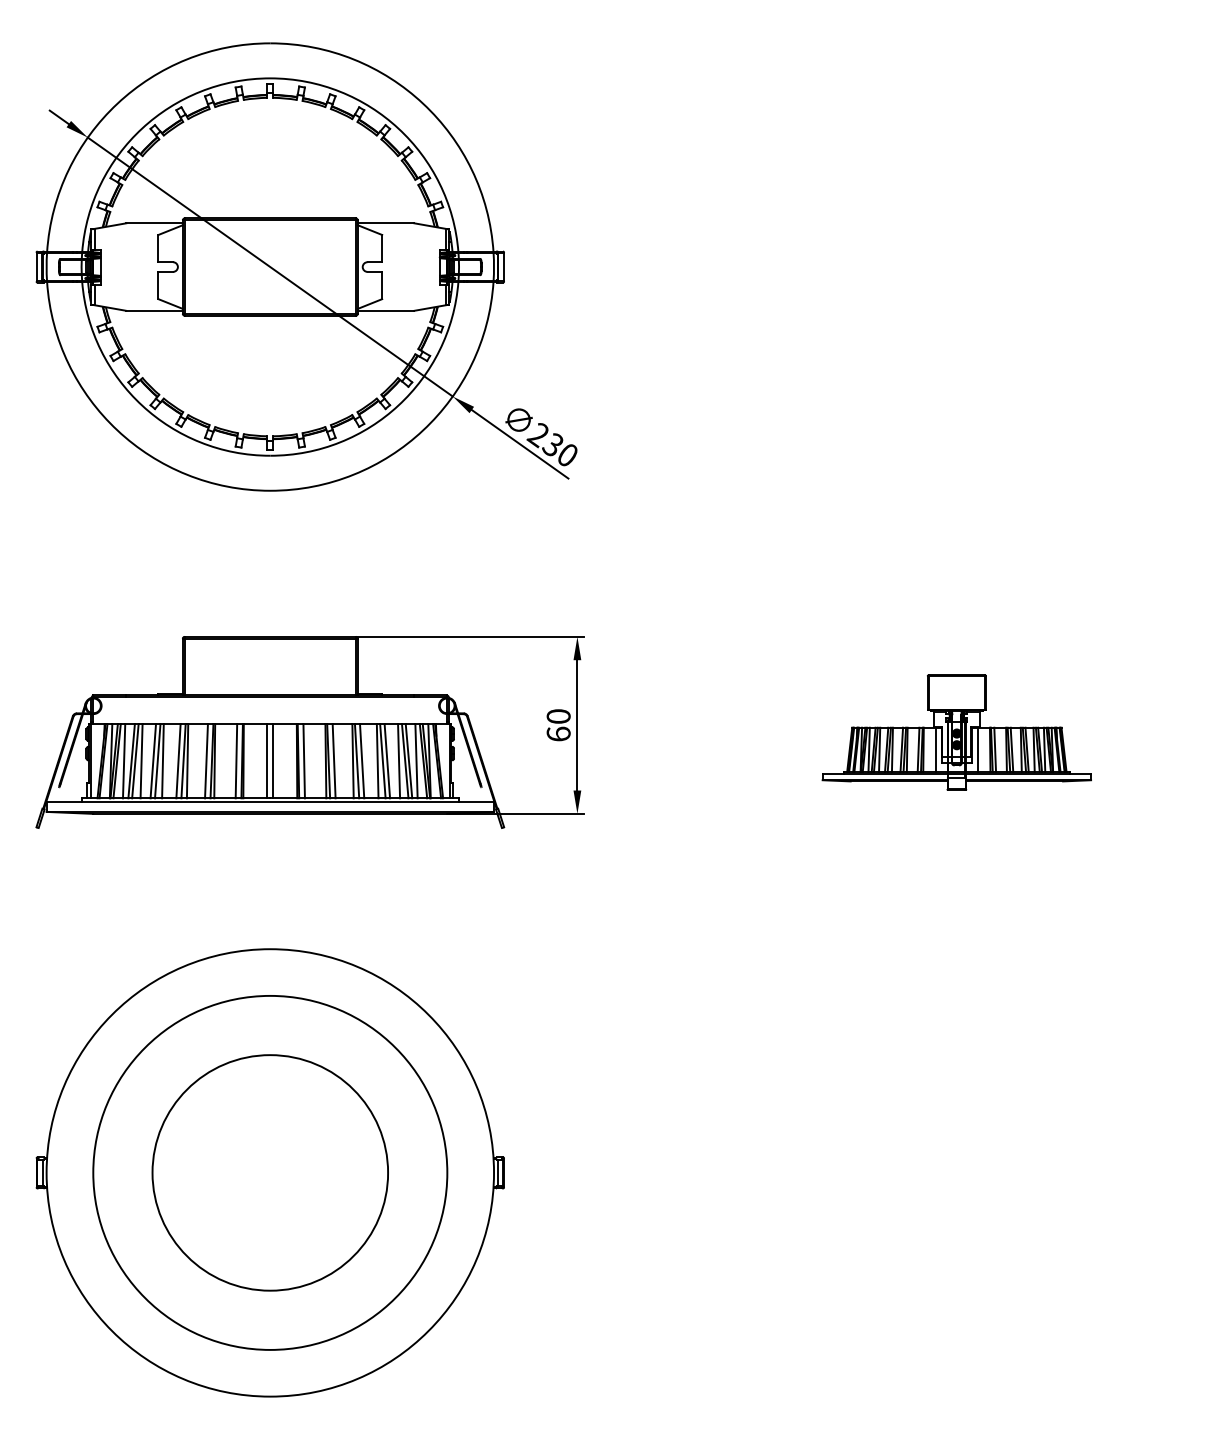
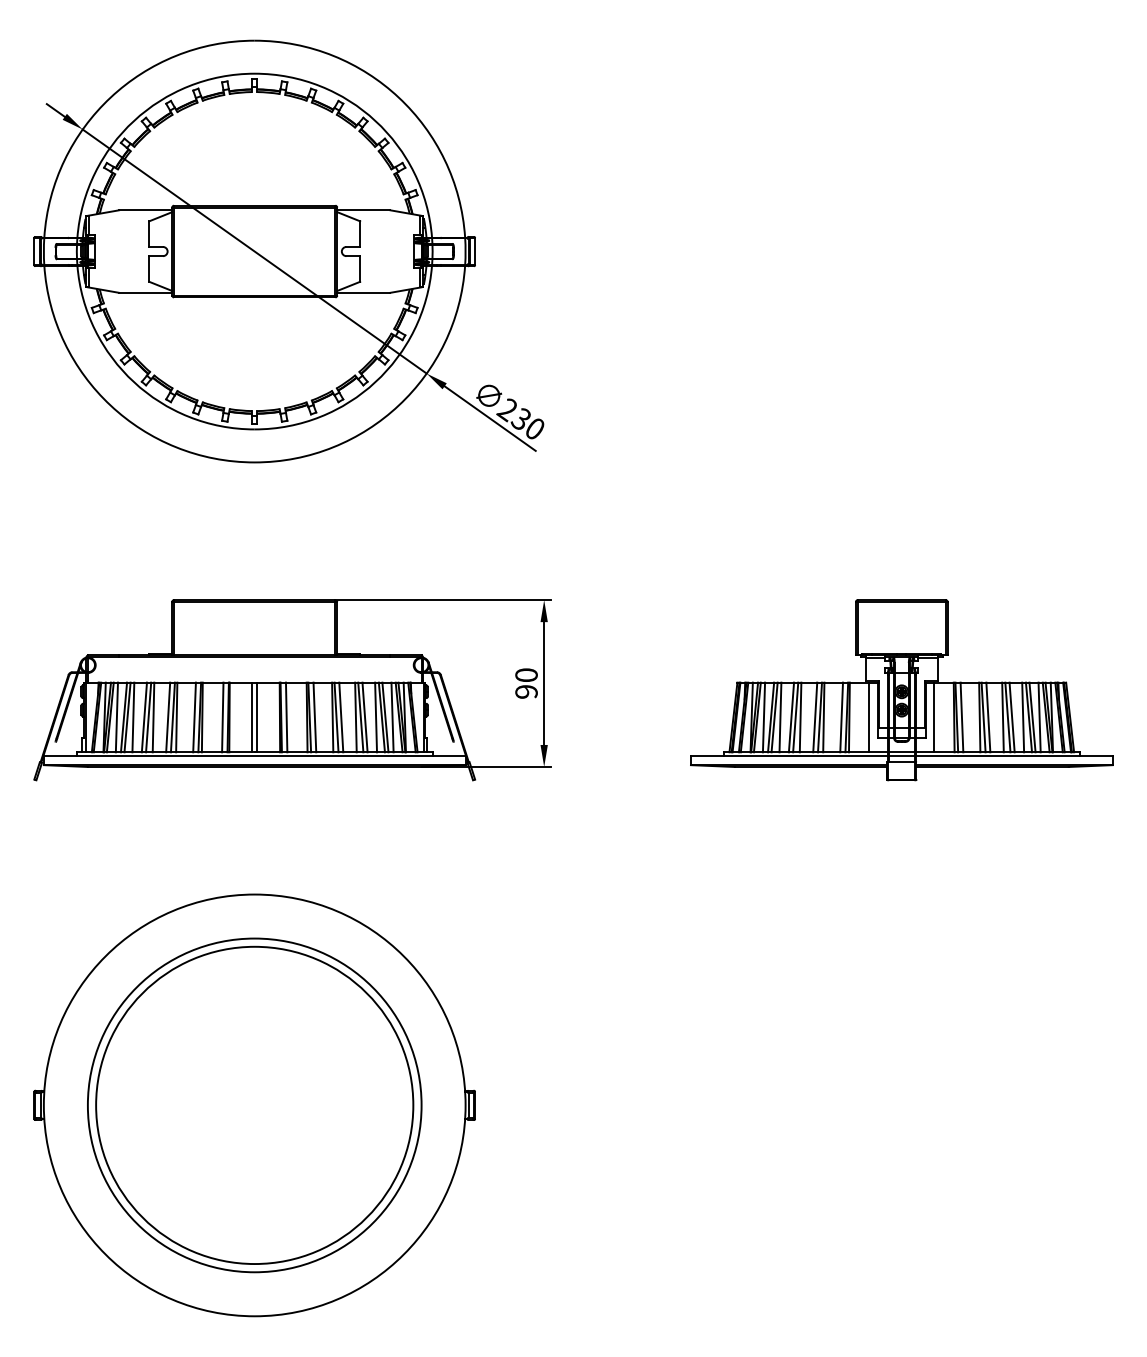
part: (956, 732) -> (901, 690), size x1.67
text: (558, 733) -> (526, 691), 60 -> 90
circle: (270, 1173) -> (254, 1105), size x1.43

